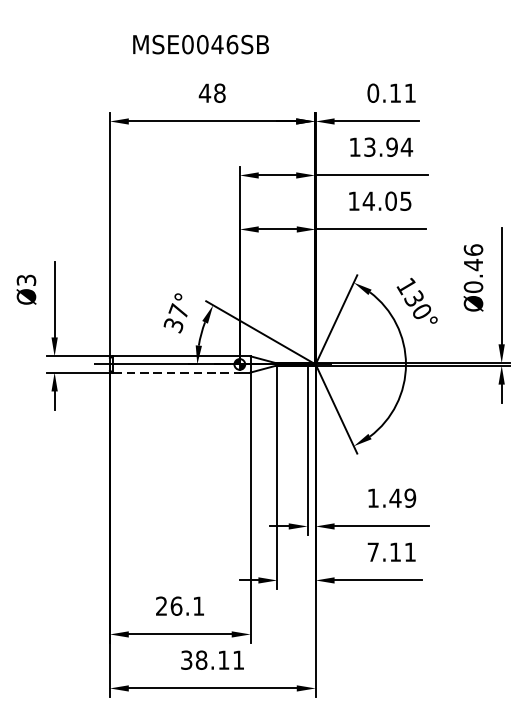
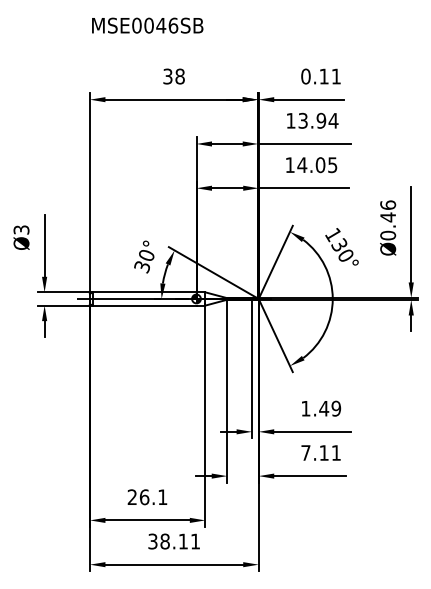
text: (200, 44) -> (147, 25), moved
text: (204, 93) -> (167, 76), 48 -> 38
text: (178, 310) -> (146, 254), 37° -> 30°
line: (176, 372) -> (144, 305), dashed -> solid

